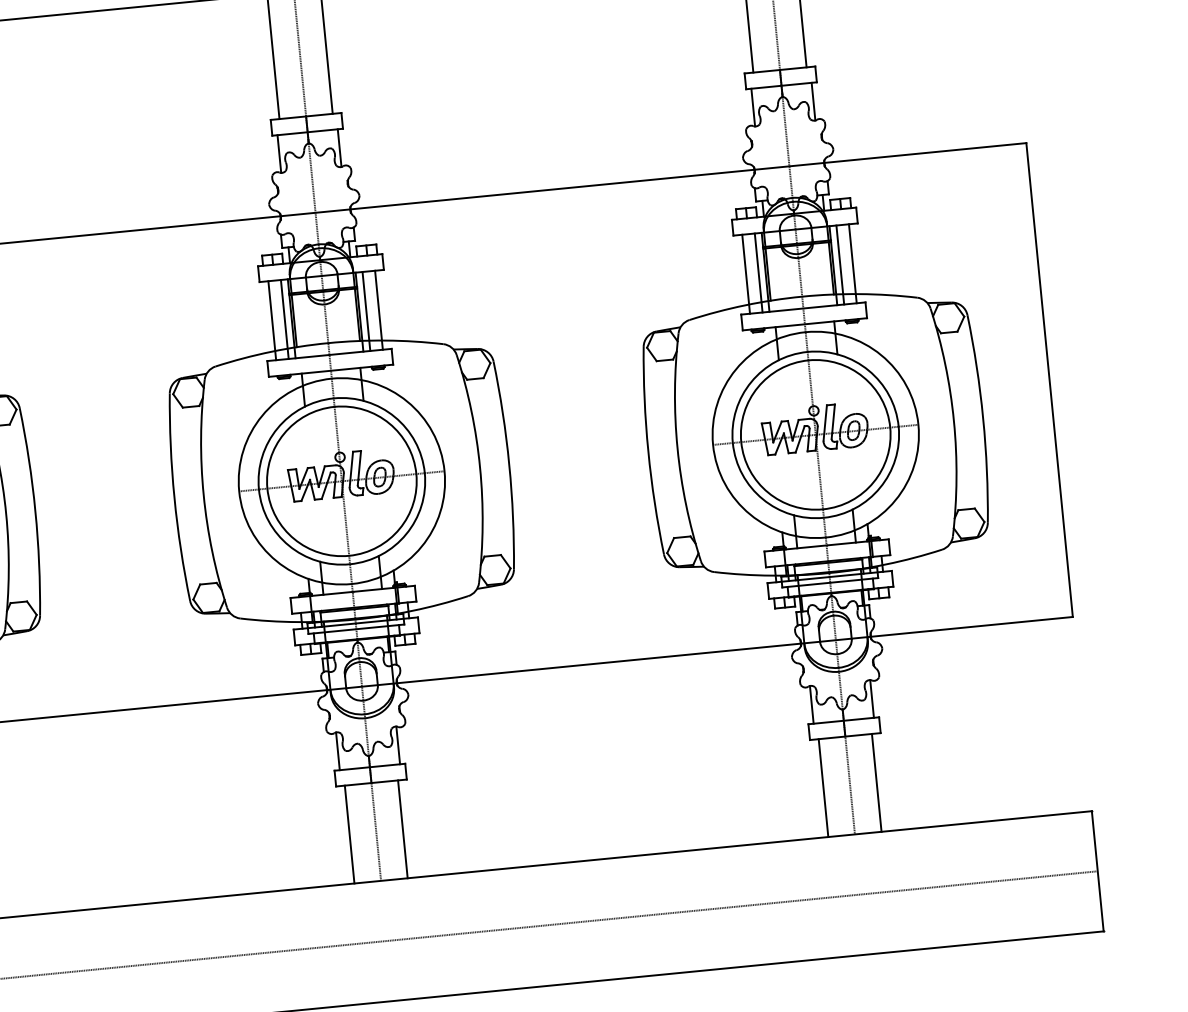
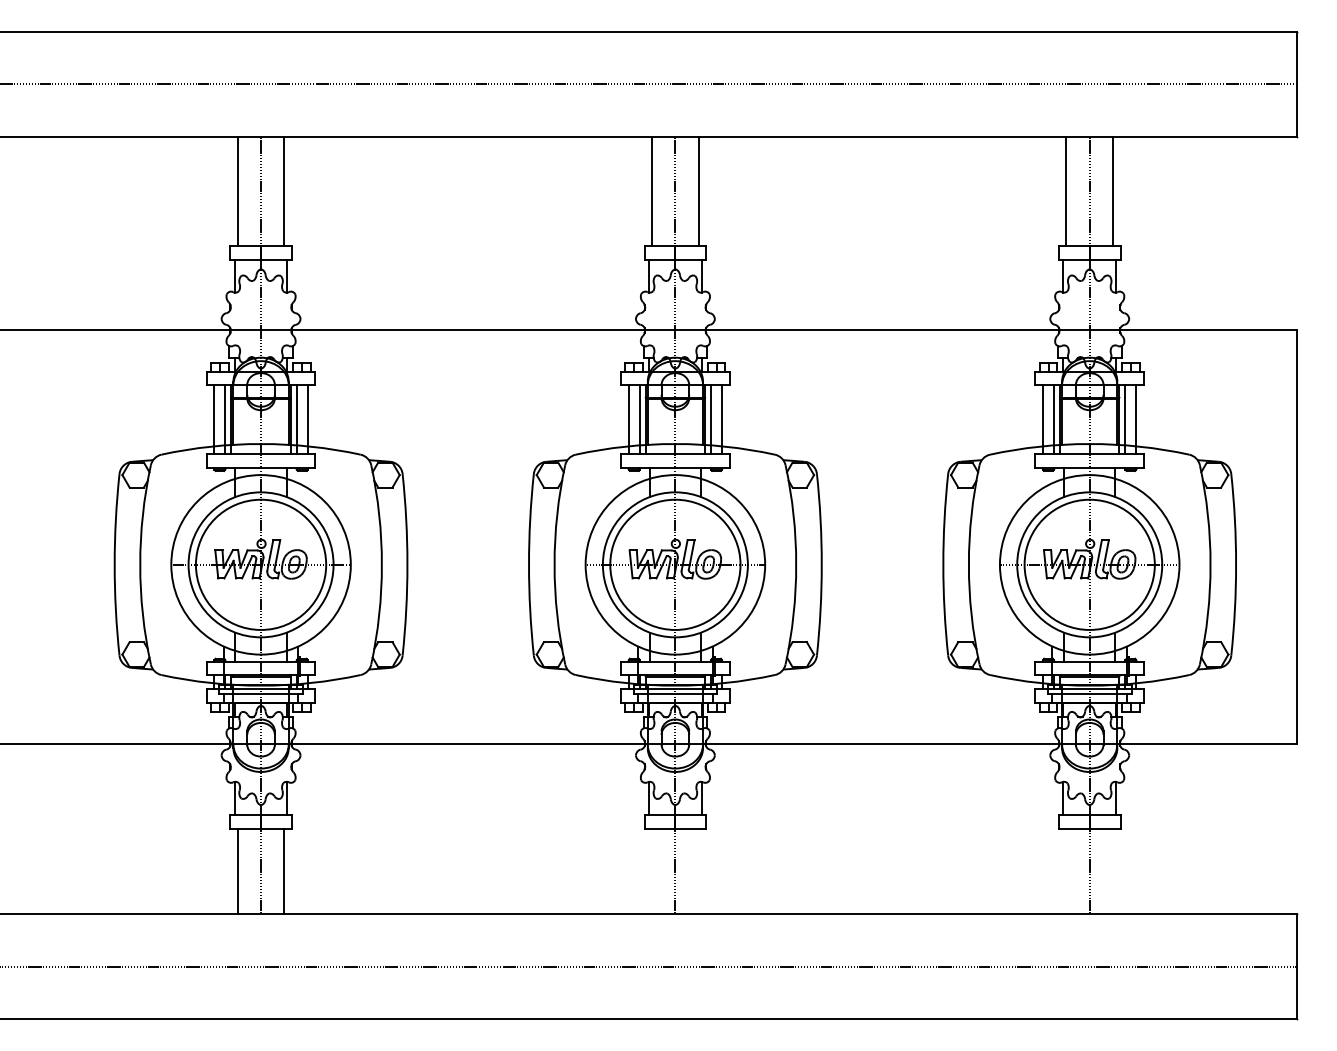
line: (876, 783) -> (1112, 871), removed
line: (823, 788) -> (1066, 871), removed
line: (402, 829) -> (698, 871), removed
line: (350, 834) -> (652, 871), removed

